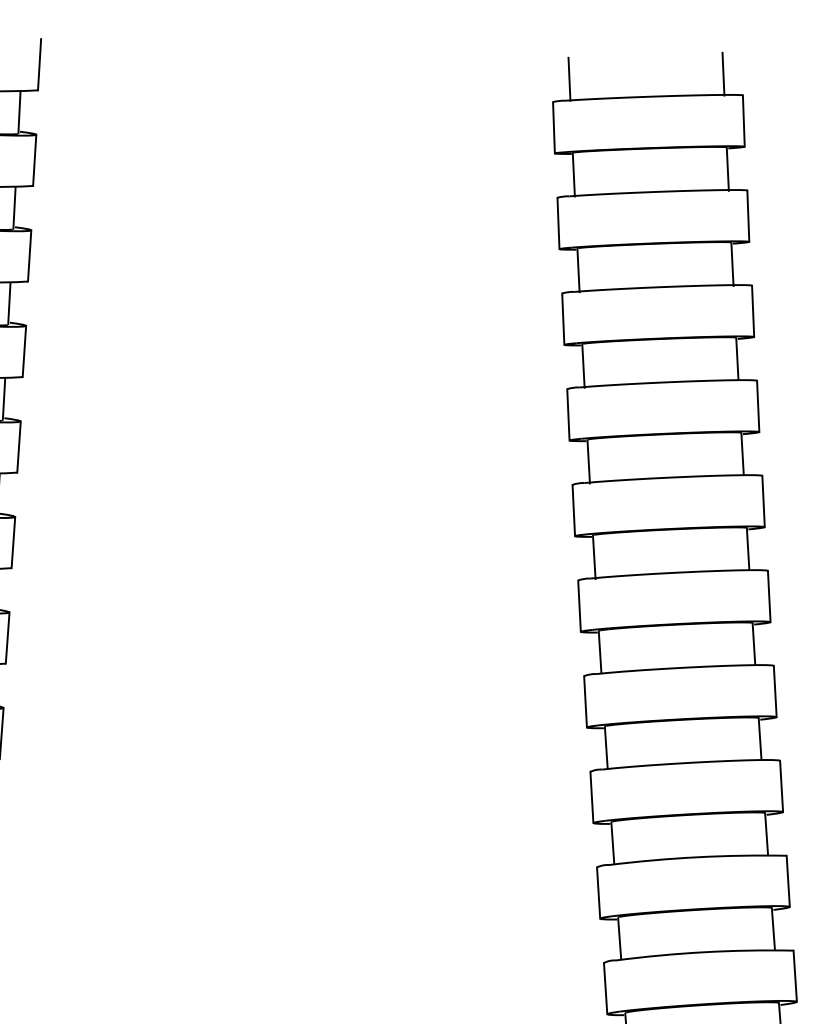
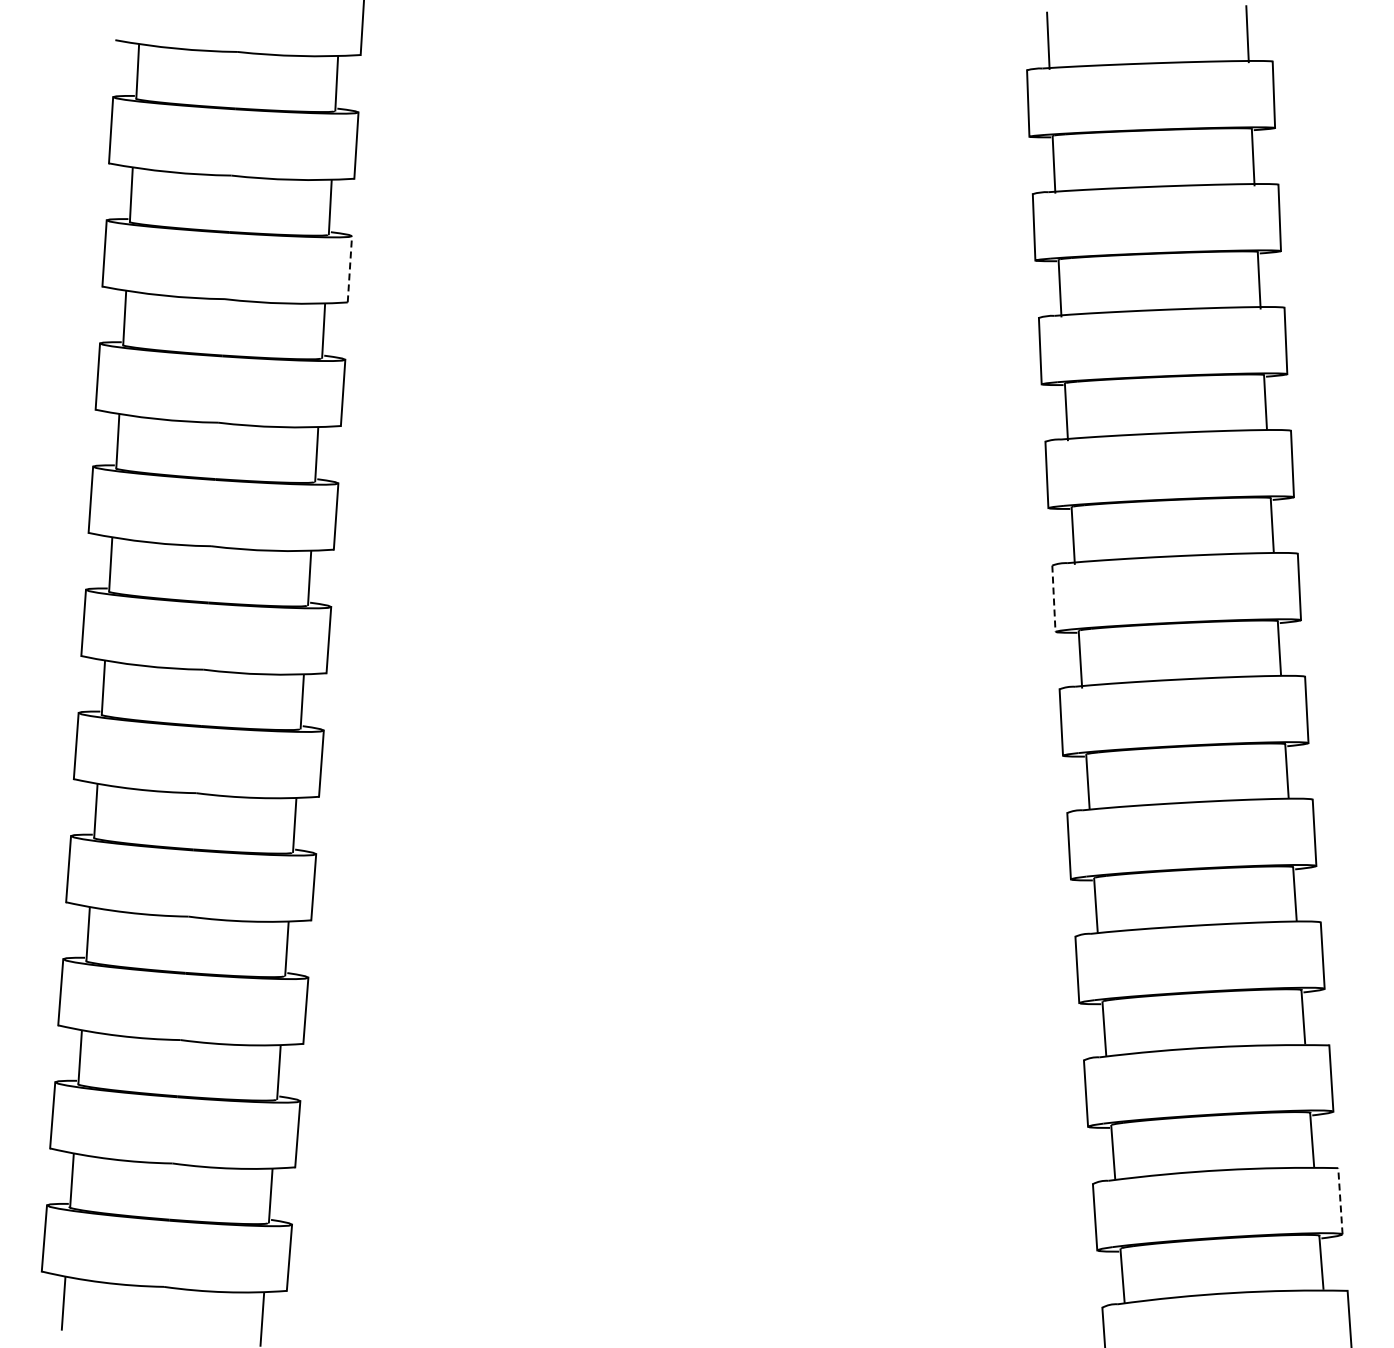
line: (29, 255) -> (349, 268), solid -> dashed
line: (573, 511) -> (1053, 599), solid -> dashed
line: (795, 975) -> (1340, 1200), solid -> dashed

